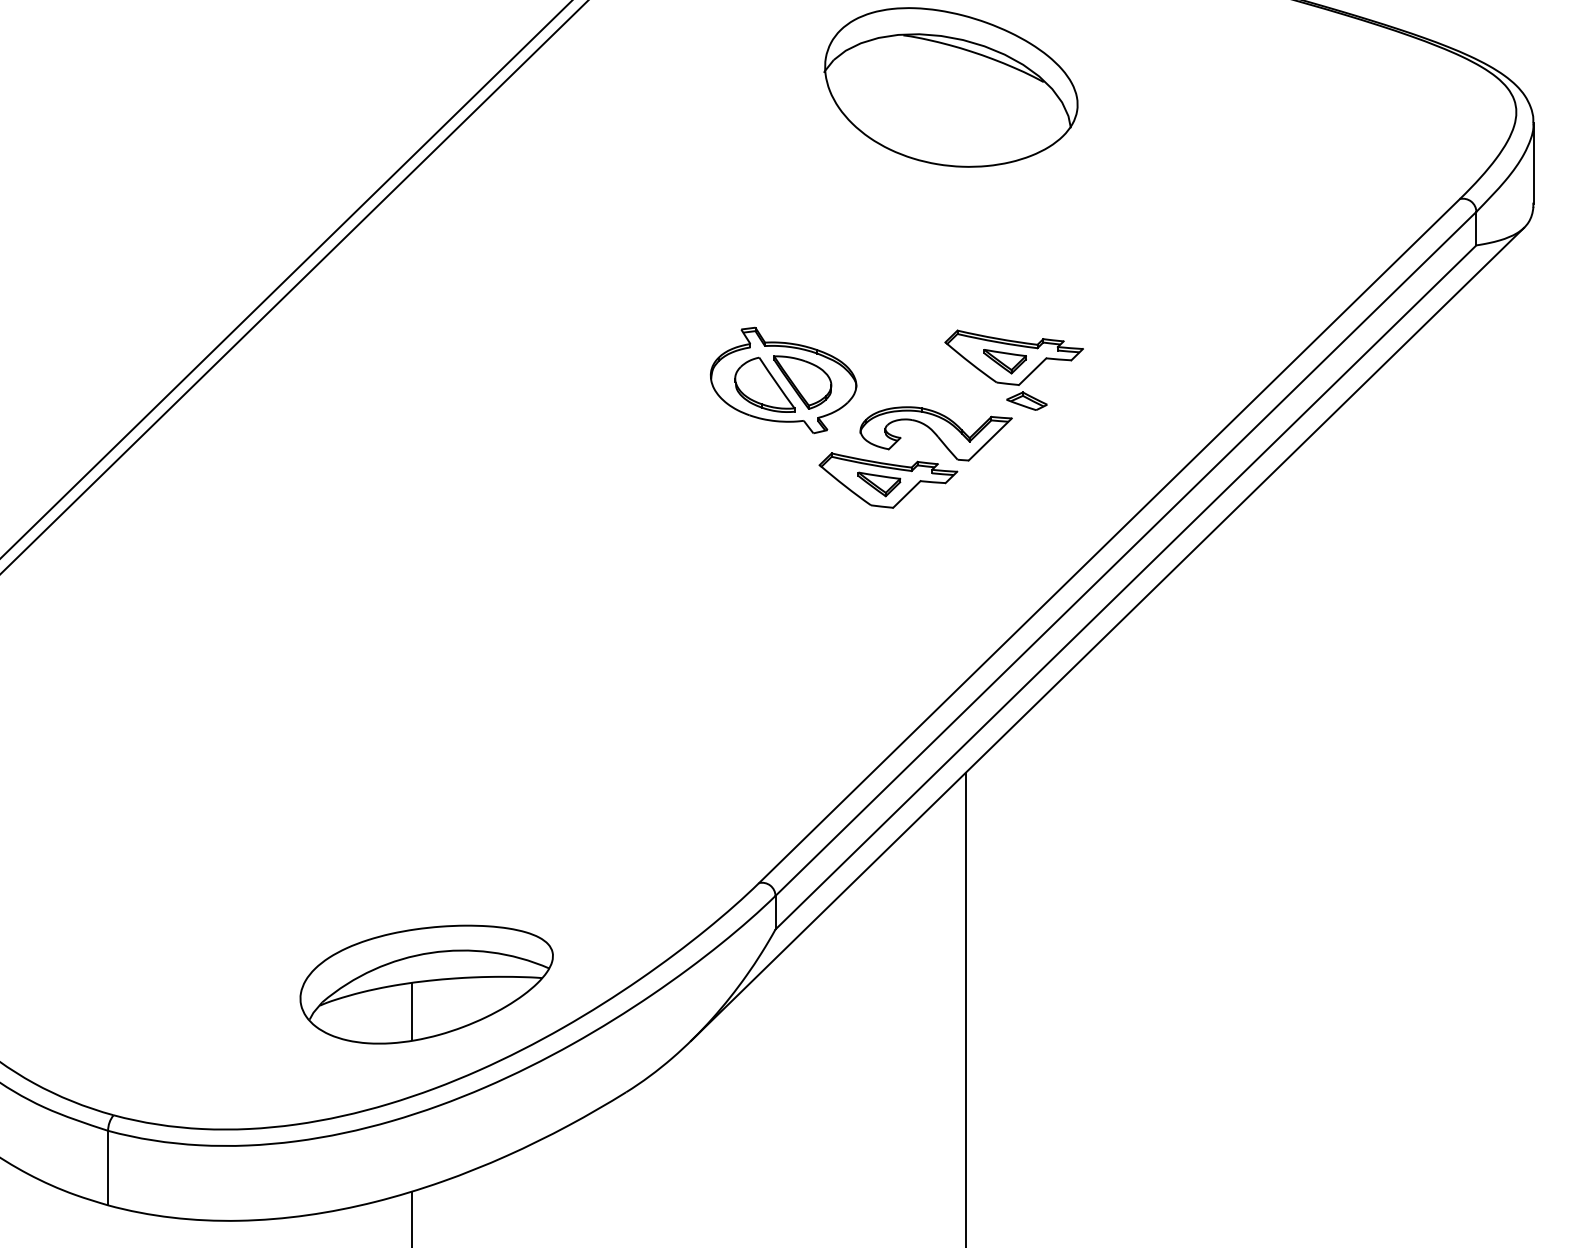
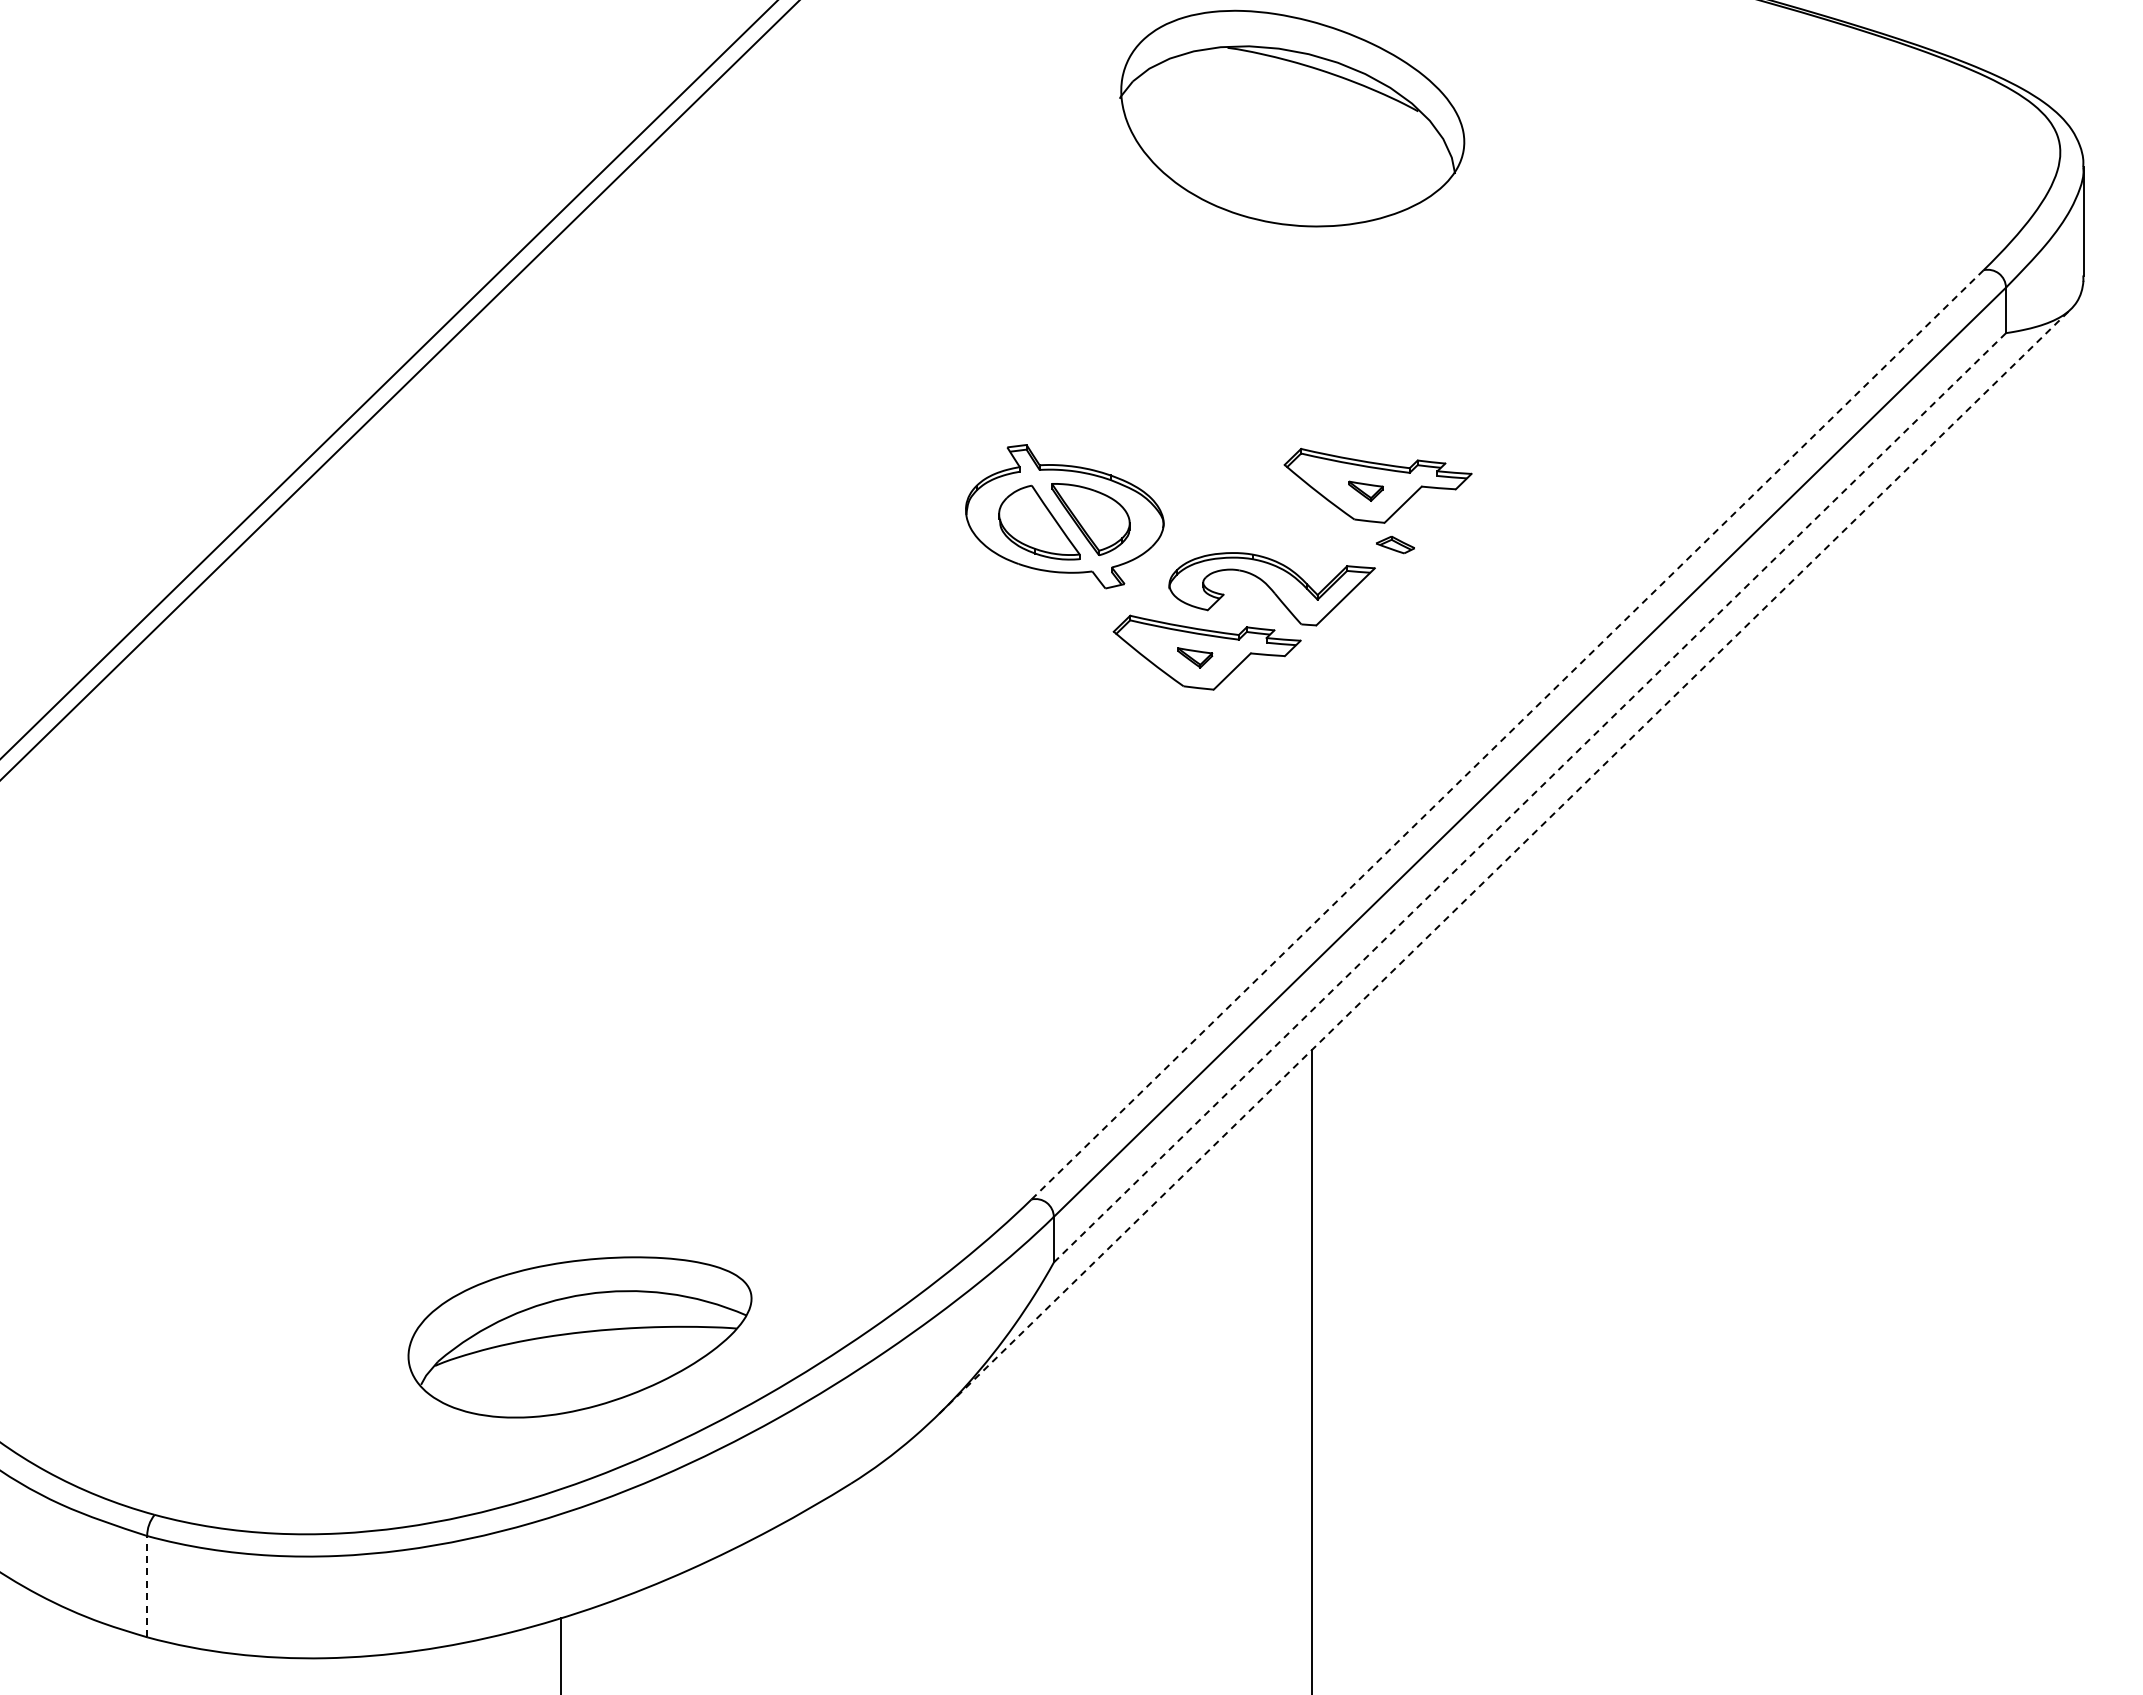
part: (1004, 361) -> (1365, 491), size x0.6
part: (1026, 400) -> (1395, 544), size x0.7
part: (879, 484) -> (1195, 657), size x0.6
line: (1109, 540) -> (1507, 734), solid -> dashed
line: (1125, 587) -> (1529, 798), solid -> dashed
line: (1107, 634) -> (1504, 861), solid -> dashed
line: (412, 1011) -> (560, 1373), removed
line: (108, 1167) -> (147, 1586), solid -> dashed

